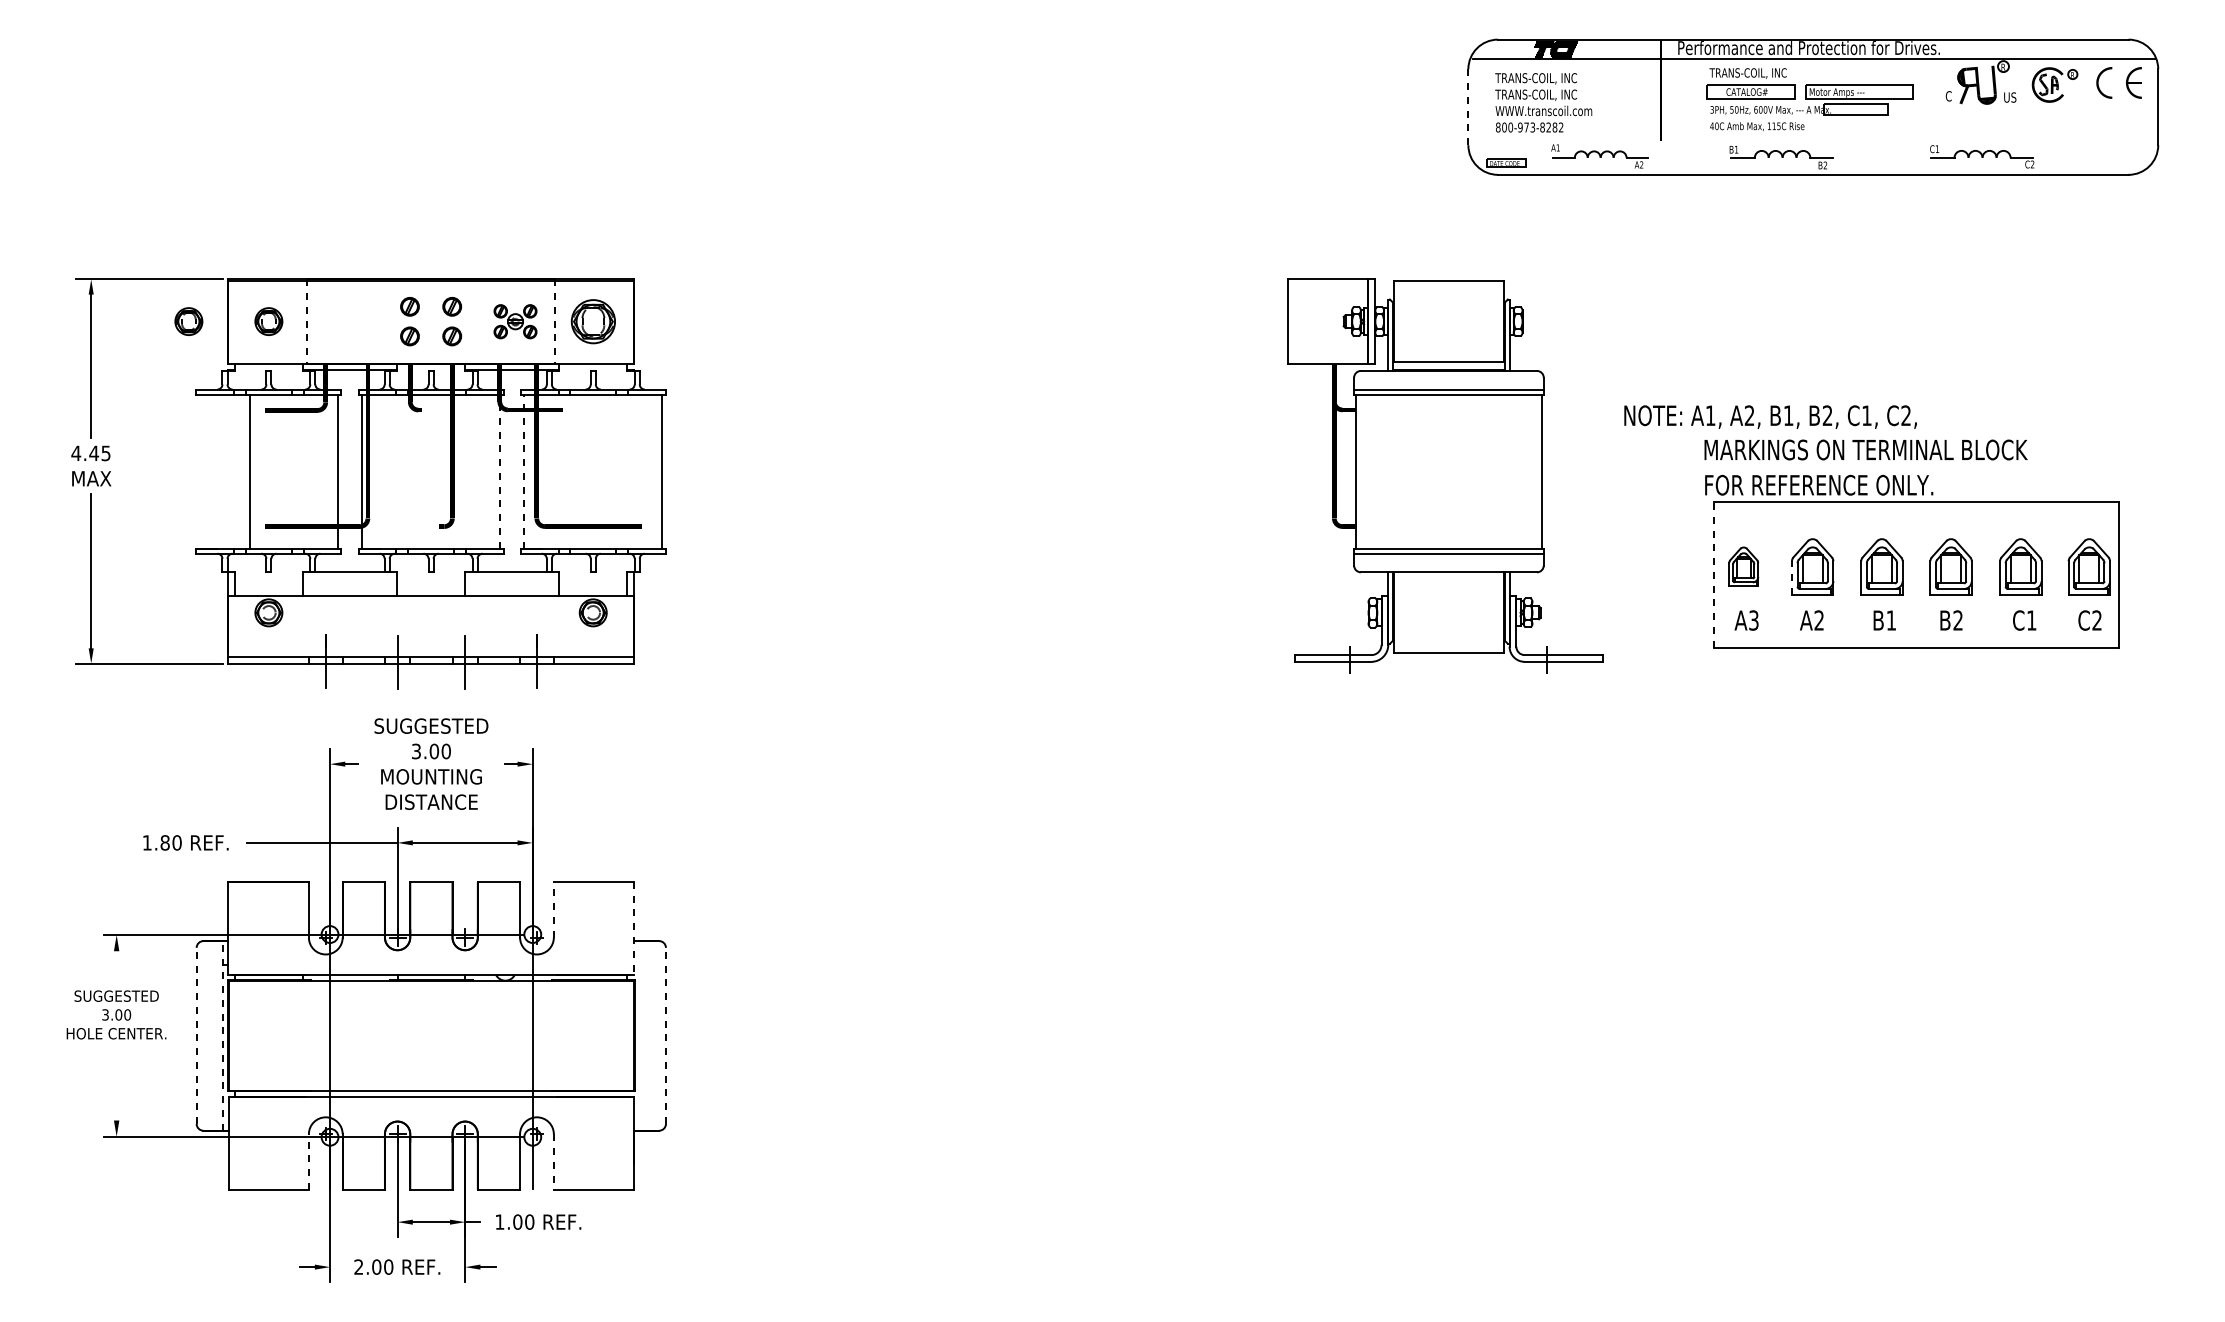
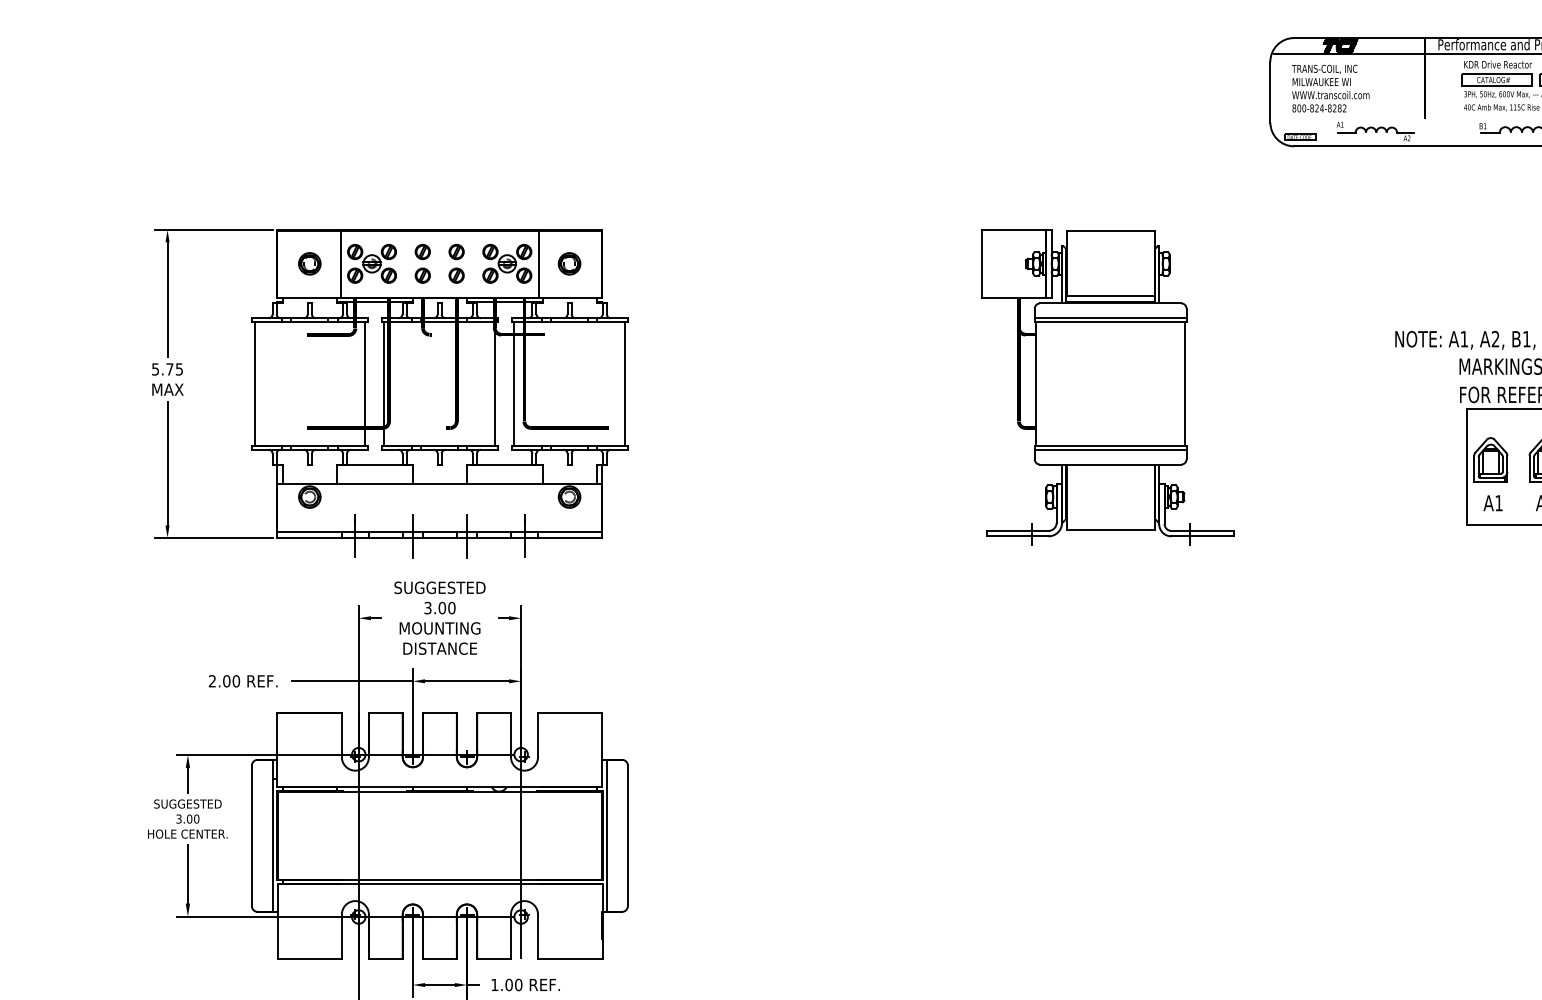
text: (1752, 73) -> (1497, 65), TRANS-COIL, INC -> KDR Drive Reactor
text: (1535, 94) -> (1324, 81), TRANS-COIL, INC -> MILWAUKEE WI
line: (1468, 107) -> (1270, 92), dashed -> solid
text: (1526, 127) -> (1316, 108), 800-973-8282 -> 800-824-8282
part: (188, 321) -> (245, 263), removed
part: (346, 321) -> (371, 263), added
part: (515, 321) -> (507, 263), size x1.43
part: (592, 321) -> (568, 263), size x0.62
line: (307, 322) -> (340, 264), dashed -> solid
line: (554, 322) -> (538, 264), dashed -> solid
text: (85, 453) -> (162, 369), 4.45 -> 5.75
line: (249, 471) -> (254, 383), moved
line: (500, 471) -> (495, 383), dashed -> solid
line: (524, 471) -> (514, 383), dashed -> solid
part: (1445, 475) -> (1107, 387), moved
part: (1743, 566) -> (1490, 459), size x1.43
line: (1713, 575) -> (1466, 467), dashed -> solid
line: (1791, 577) -> (1529, 468), dashed -> solid
text: (1753, 620) -> (1498, 503), A3 -> A1
text: (155, 842) -> (219, 680), 1.80 -> 2.00
line: (553, 909) -> (537, 734), dashed -> solid
line: (633, 928) -> (601, 749), dashed -> solid
line: (116, 966) -> (187, 780), added
line: (196, 1035) -> (251, 835), dashed -> solid
line: (222, 1035) -> (272, 835), dashed -> solid
line: (640, 1035) -> (607, 835), added
line: (665, 1035) -> (627, 835), dashed -> solid
line: (116, 1083) -> (187, 873), added
line: (308, 1162) -> (341, 937), dashed -> solid
line: (553, 1162) -> (537, 937), dashed -> solid

